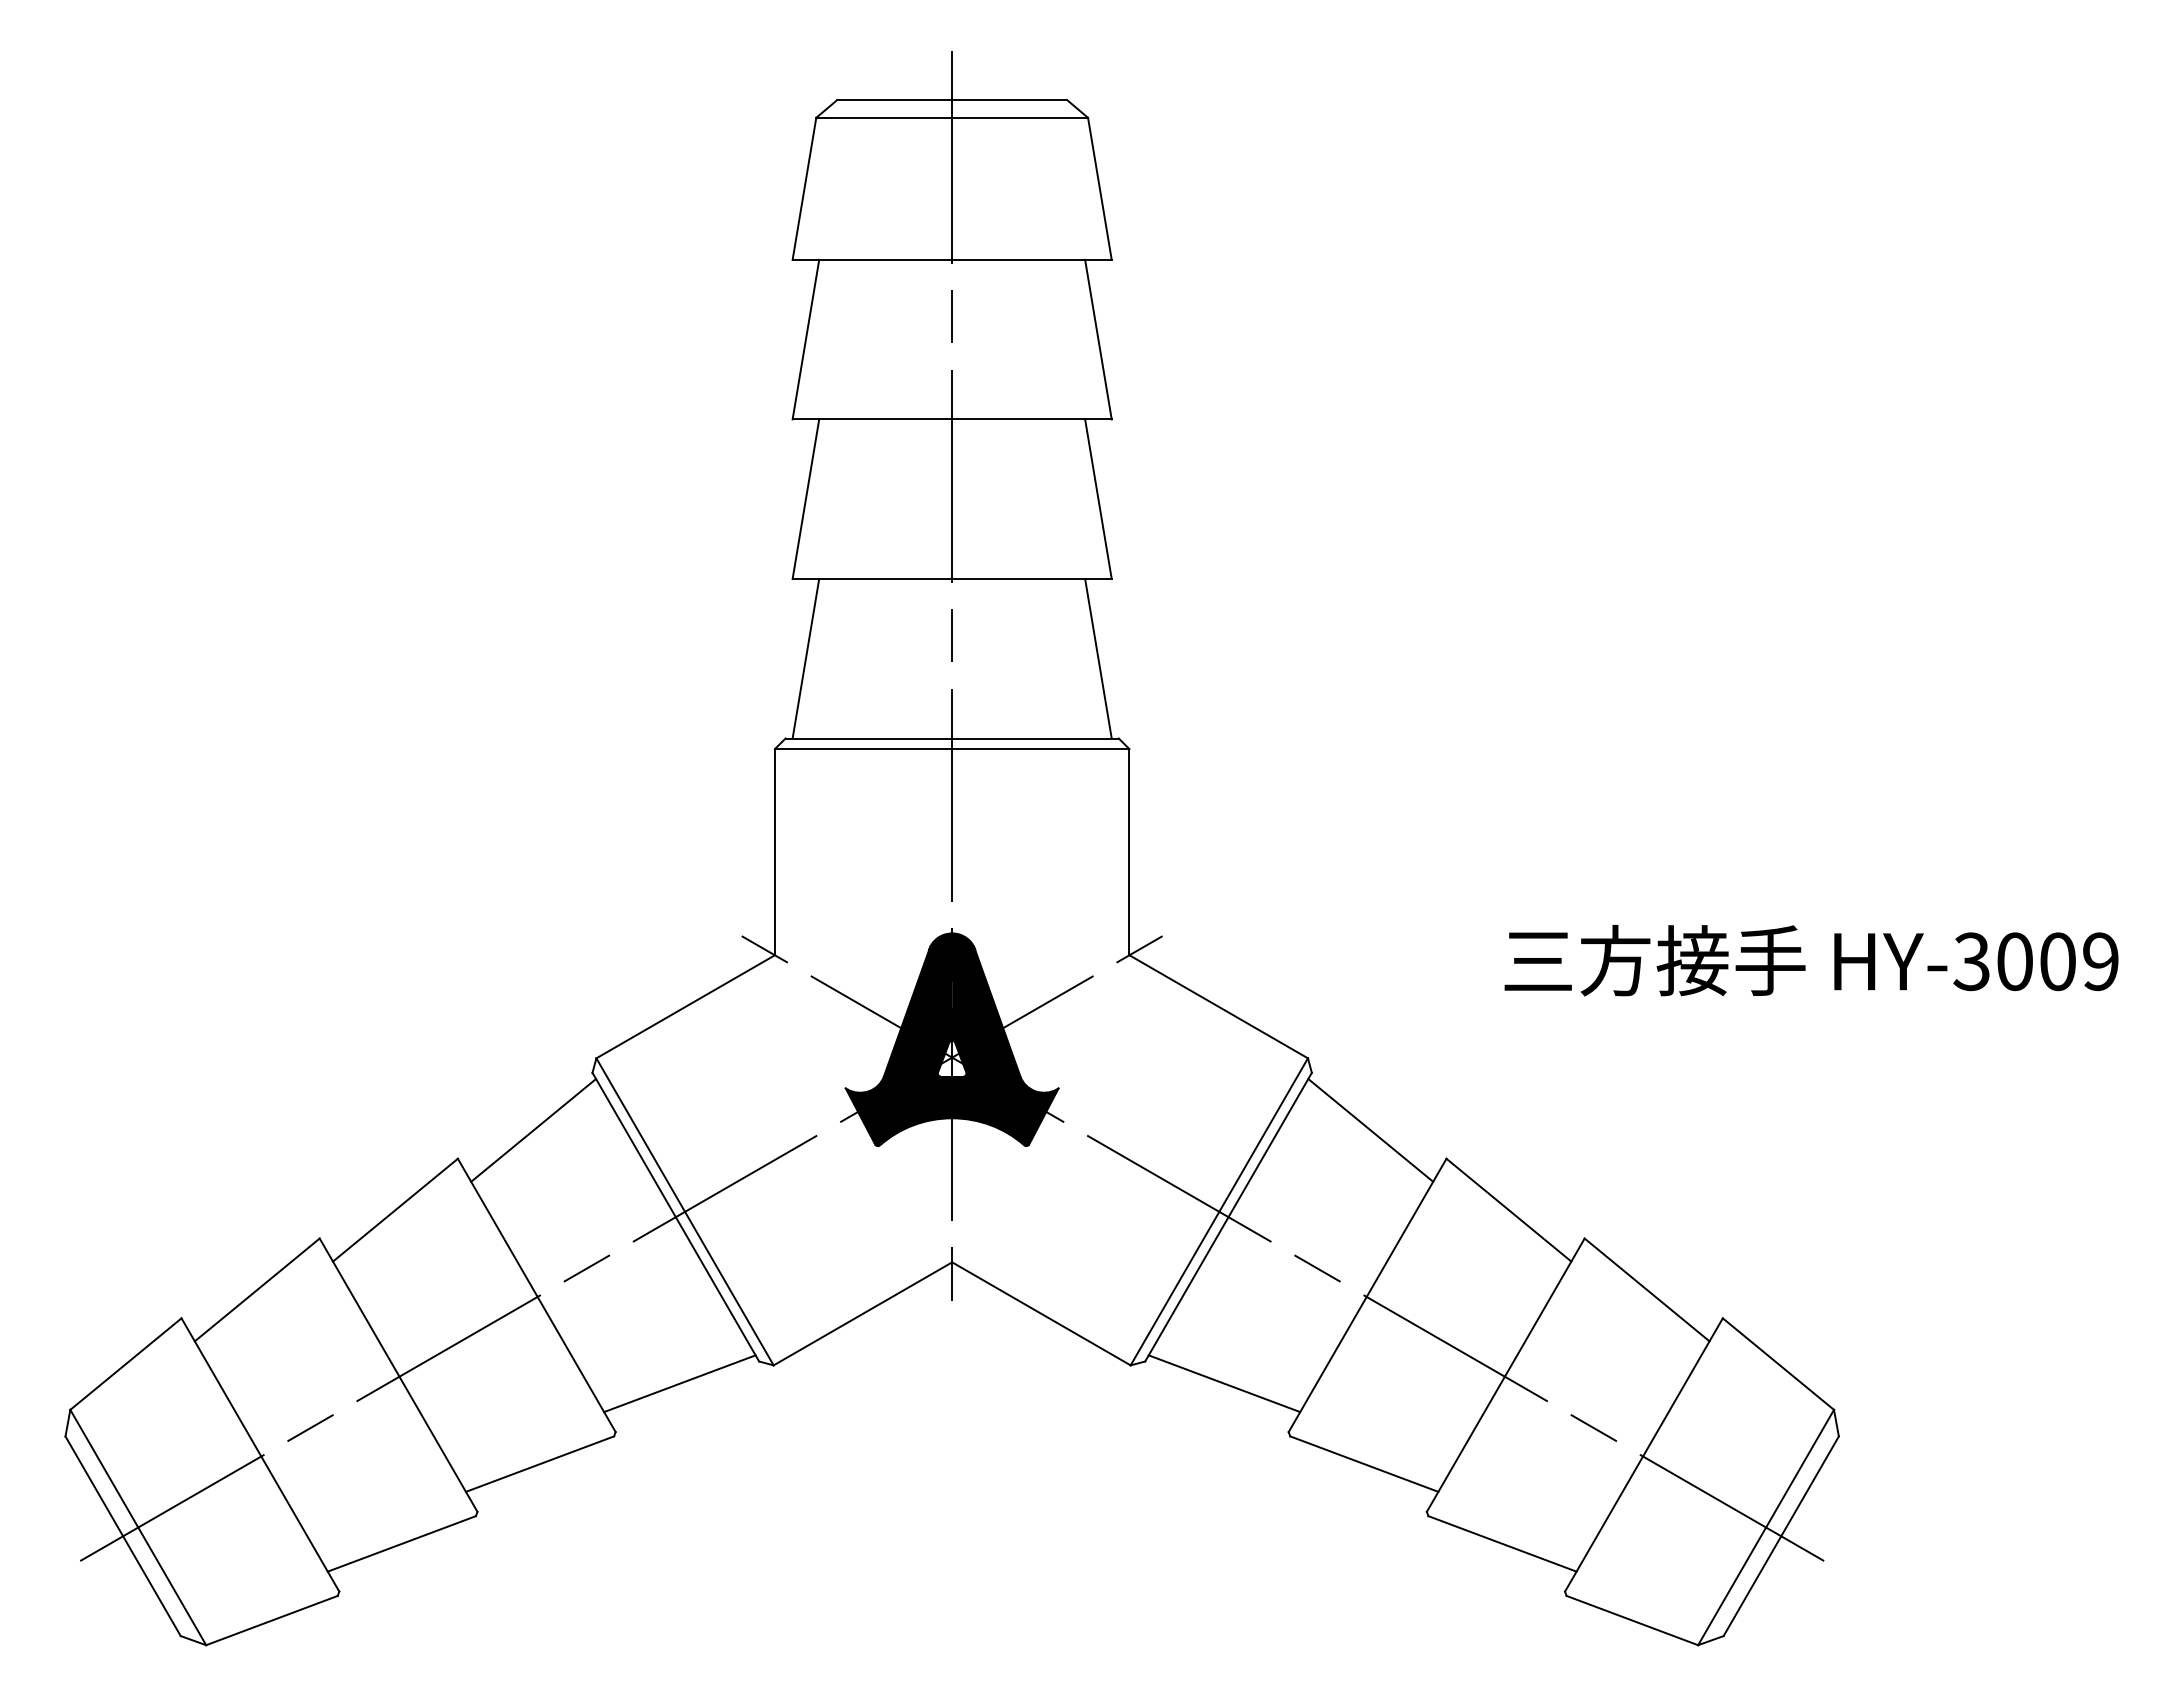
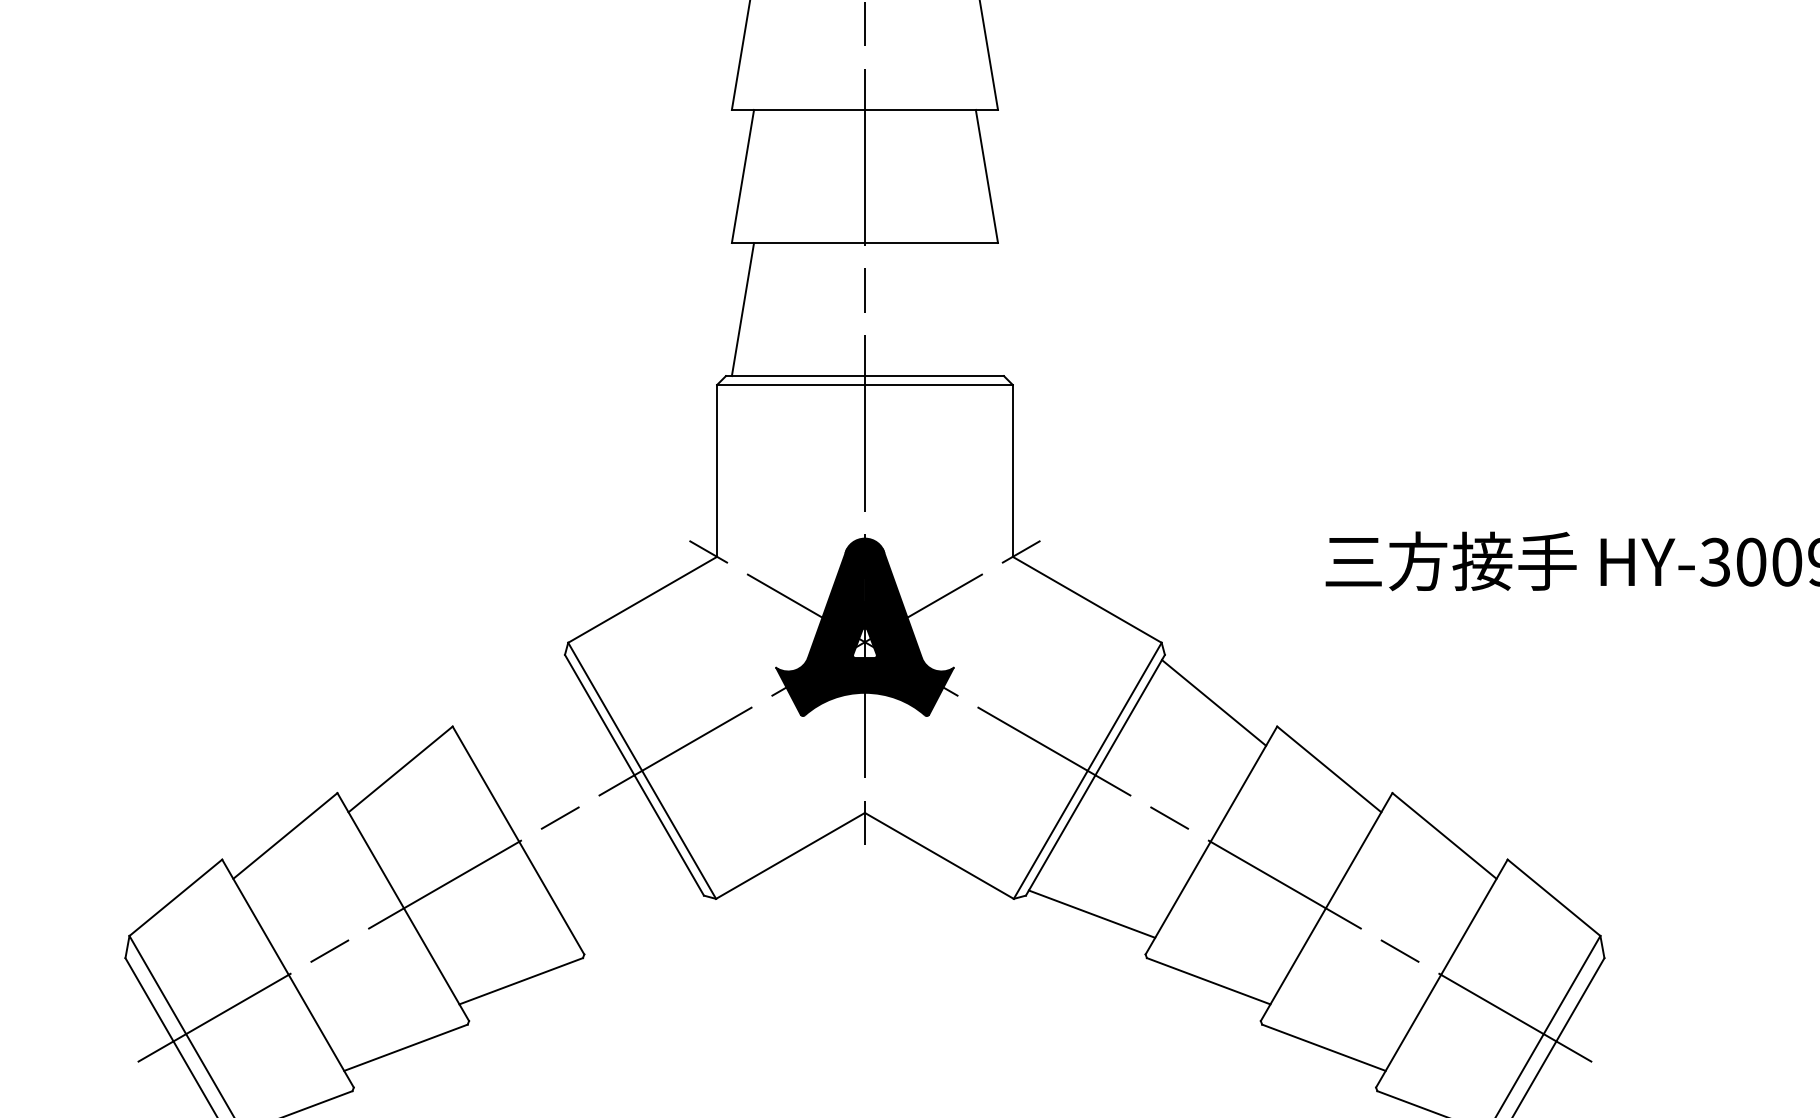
line: (1098, 658) -> (986, 309), removed
line: (533, 1130) -> (515, 702), removed
line: (679, 1383) -> (637, 913), removed

